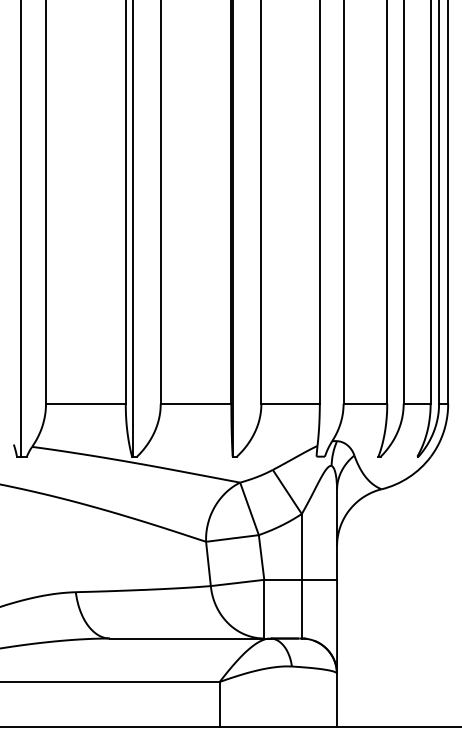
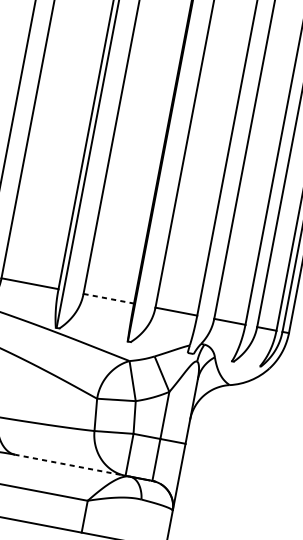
line: (196, 403) -> (109, 298), solid -> dashed
line: (189, 638) -> (72, 465), solid -> dashed

